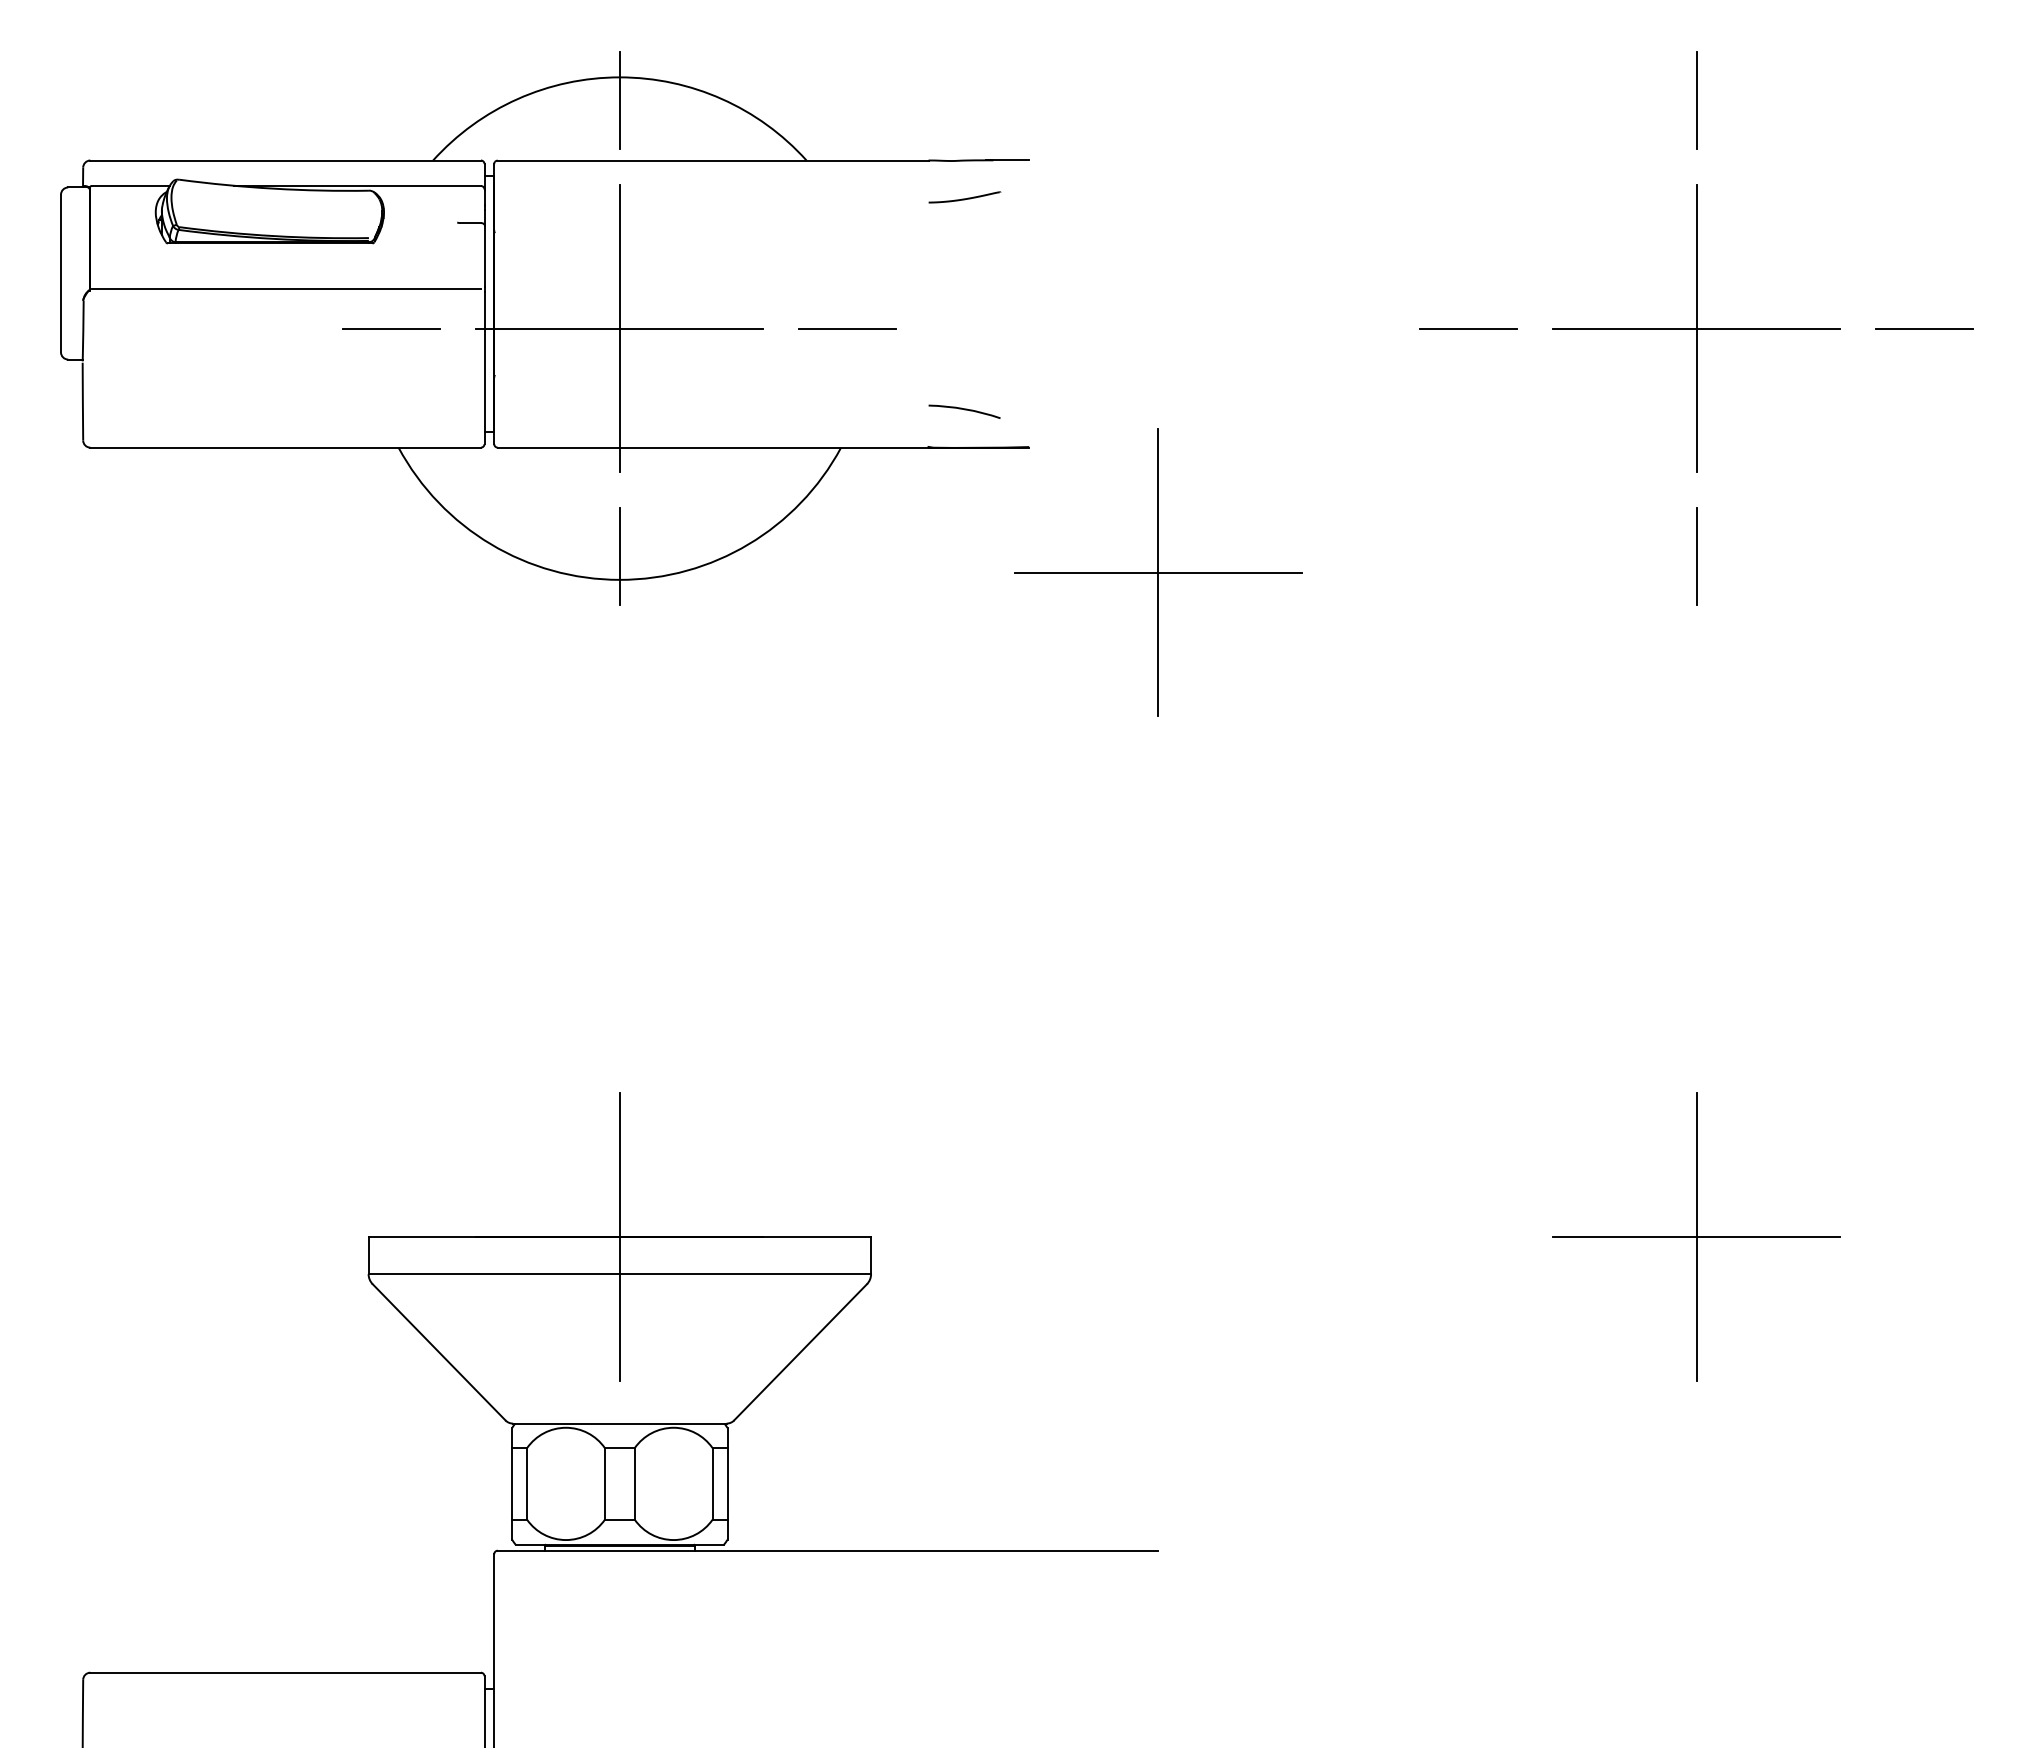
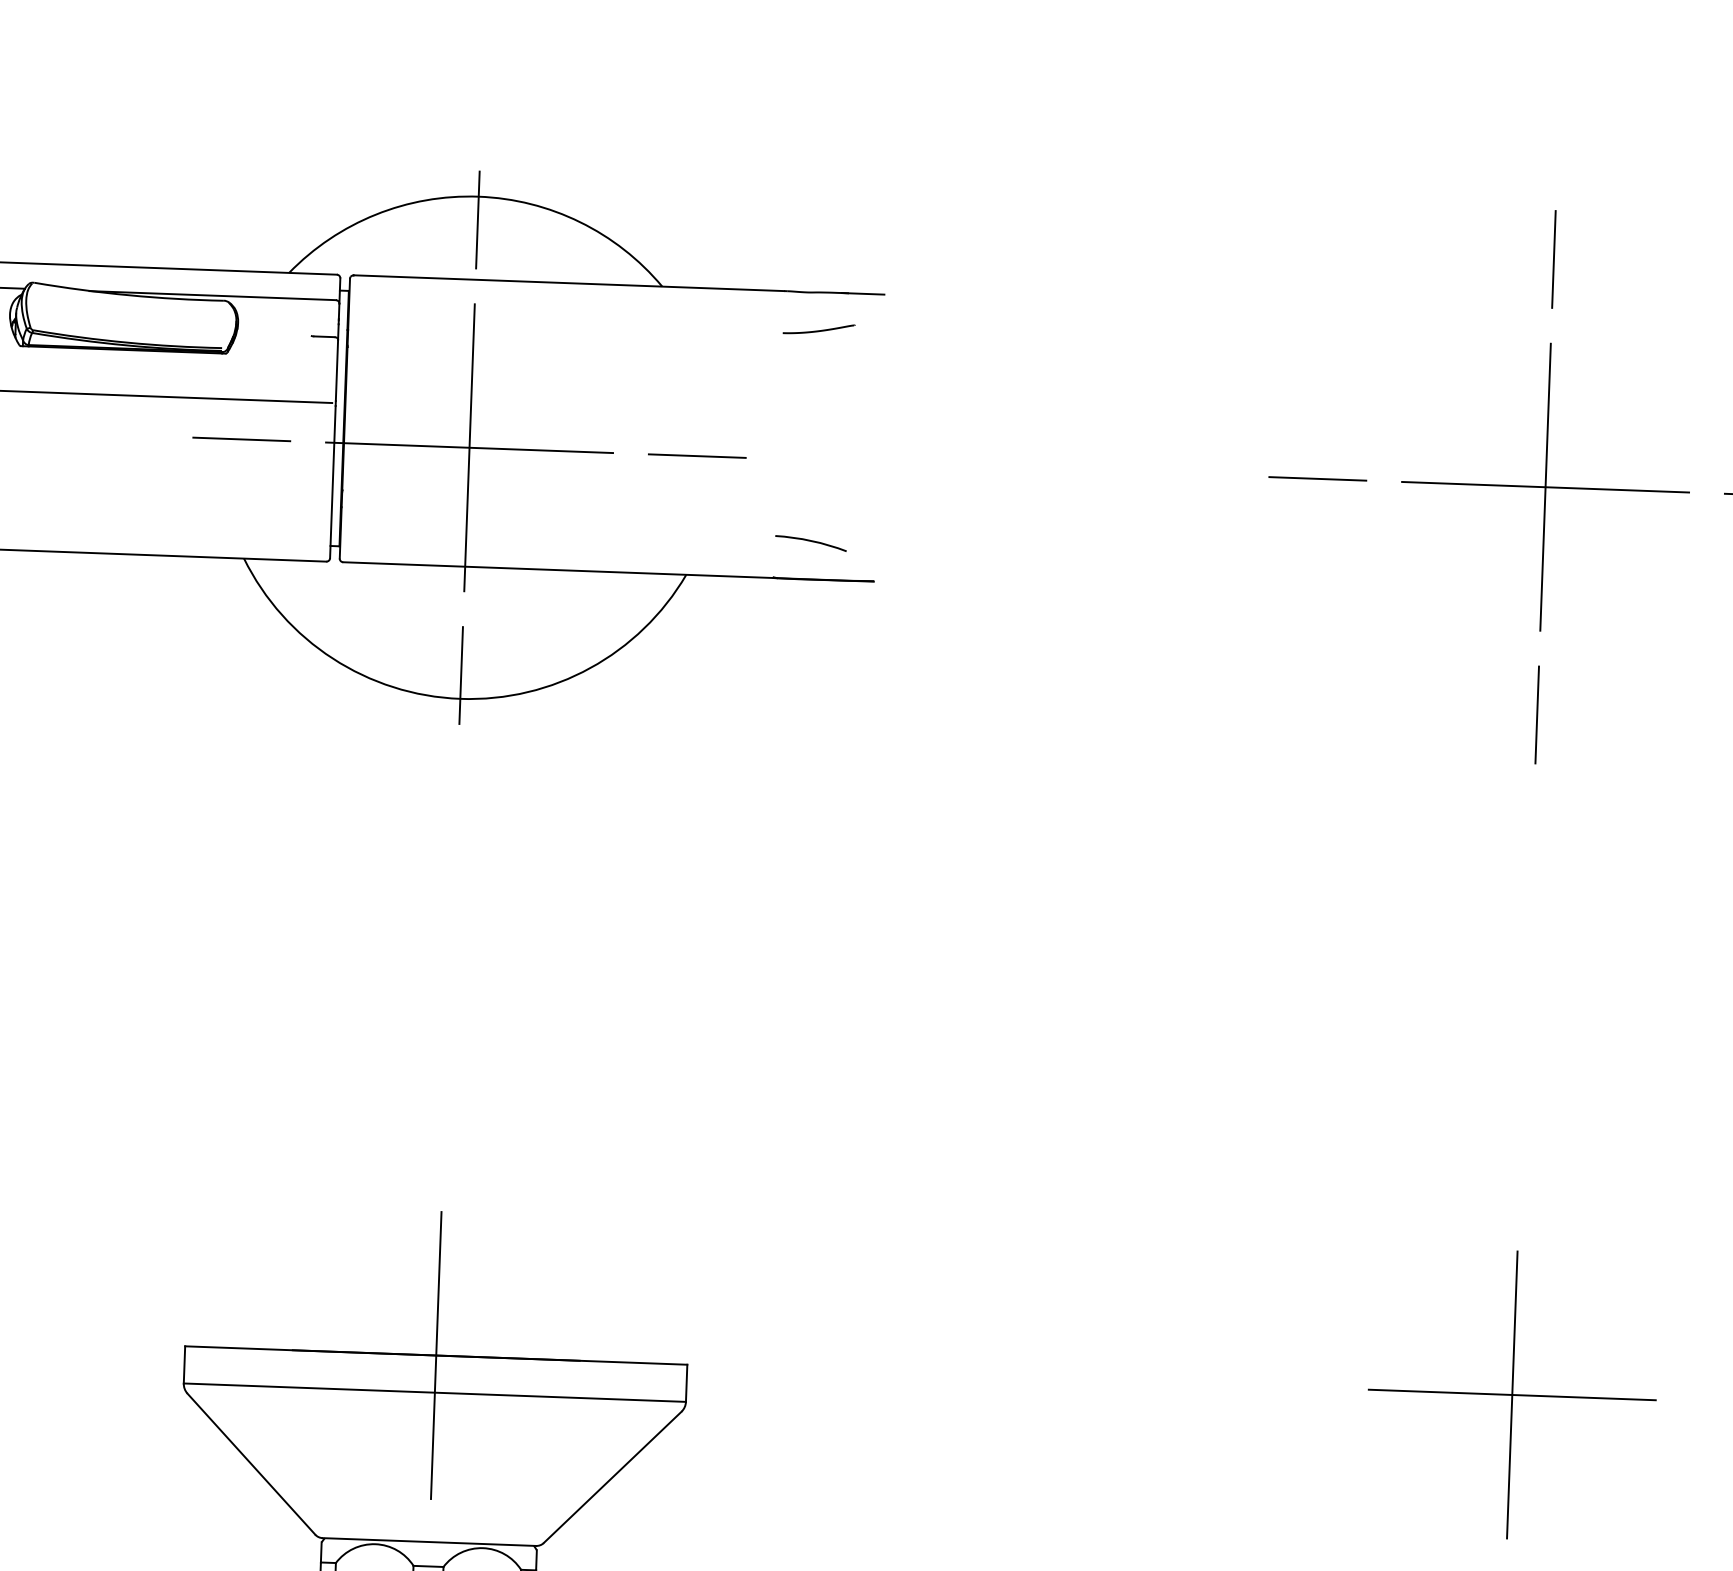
part: (1158, 572) -> (998, 711), removed

